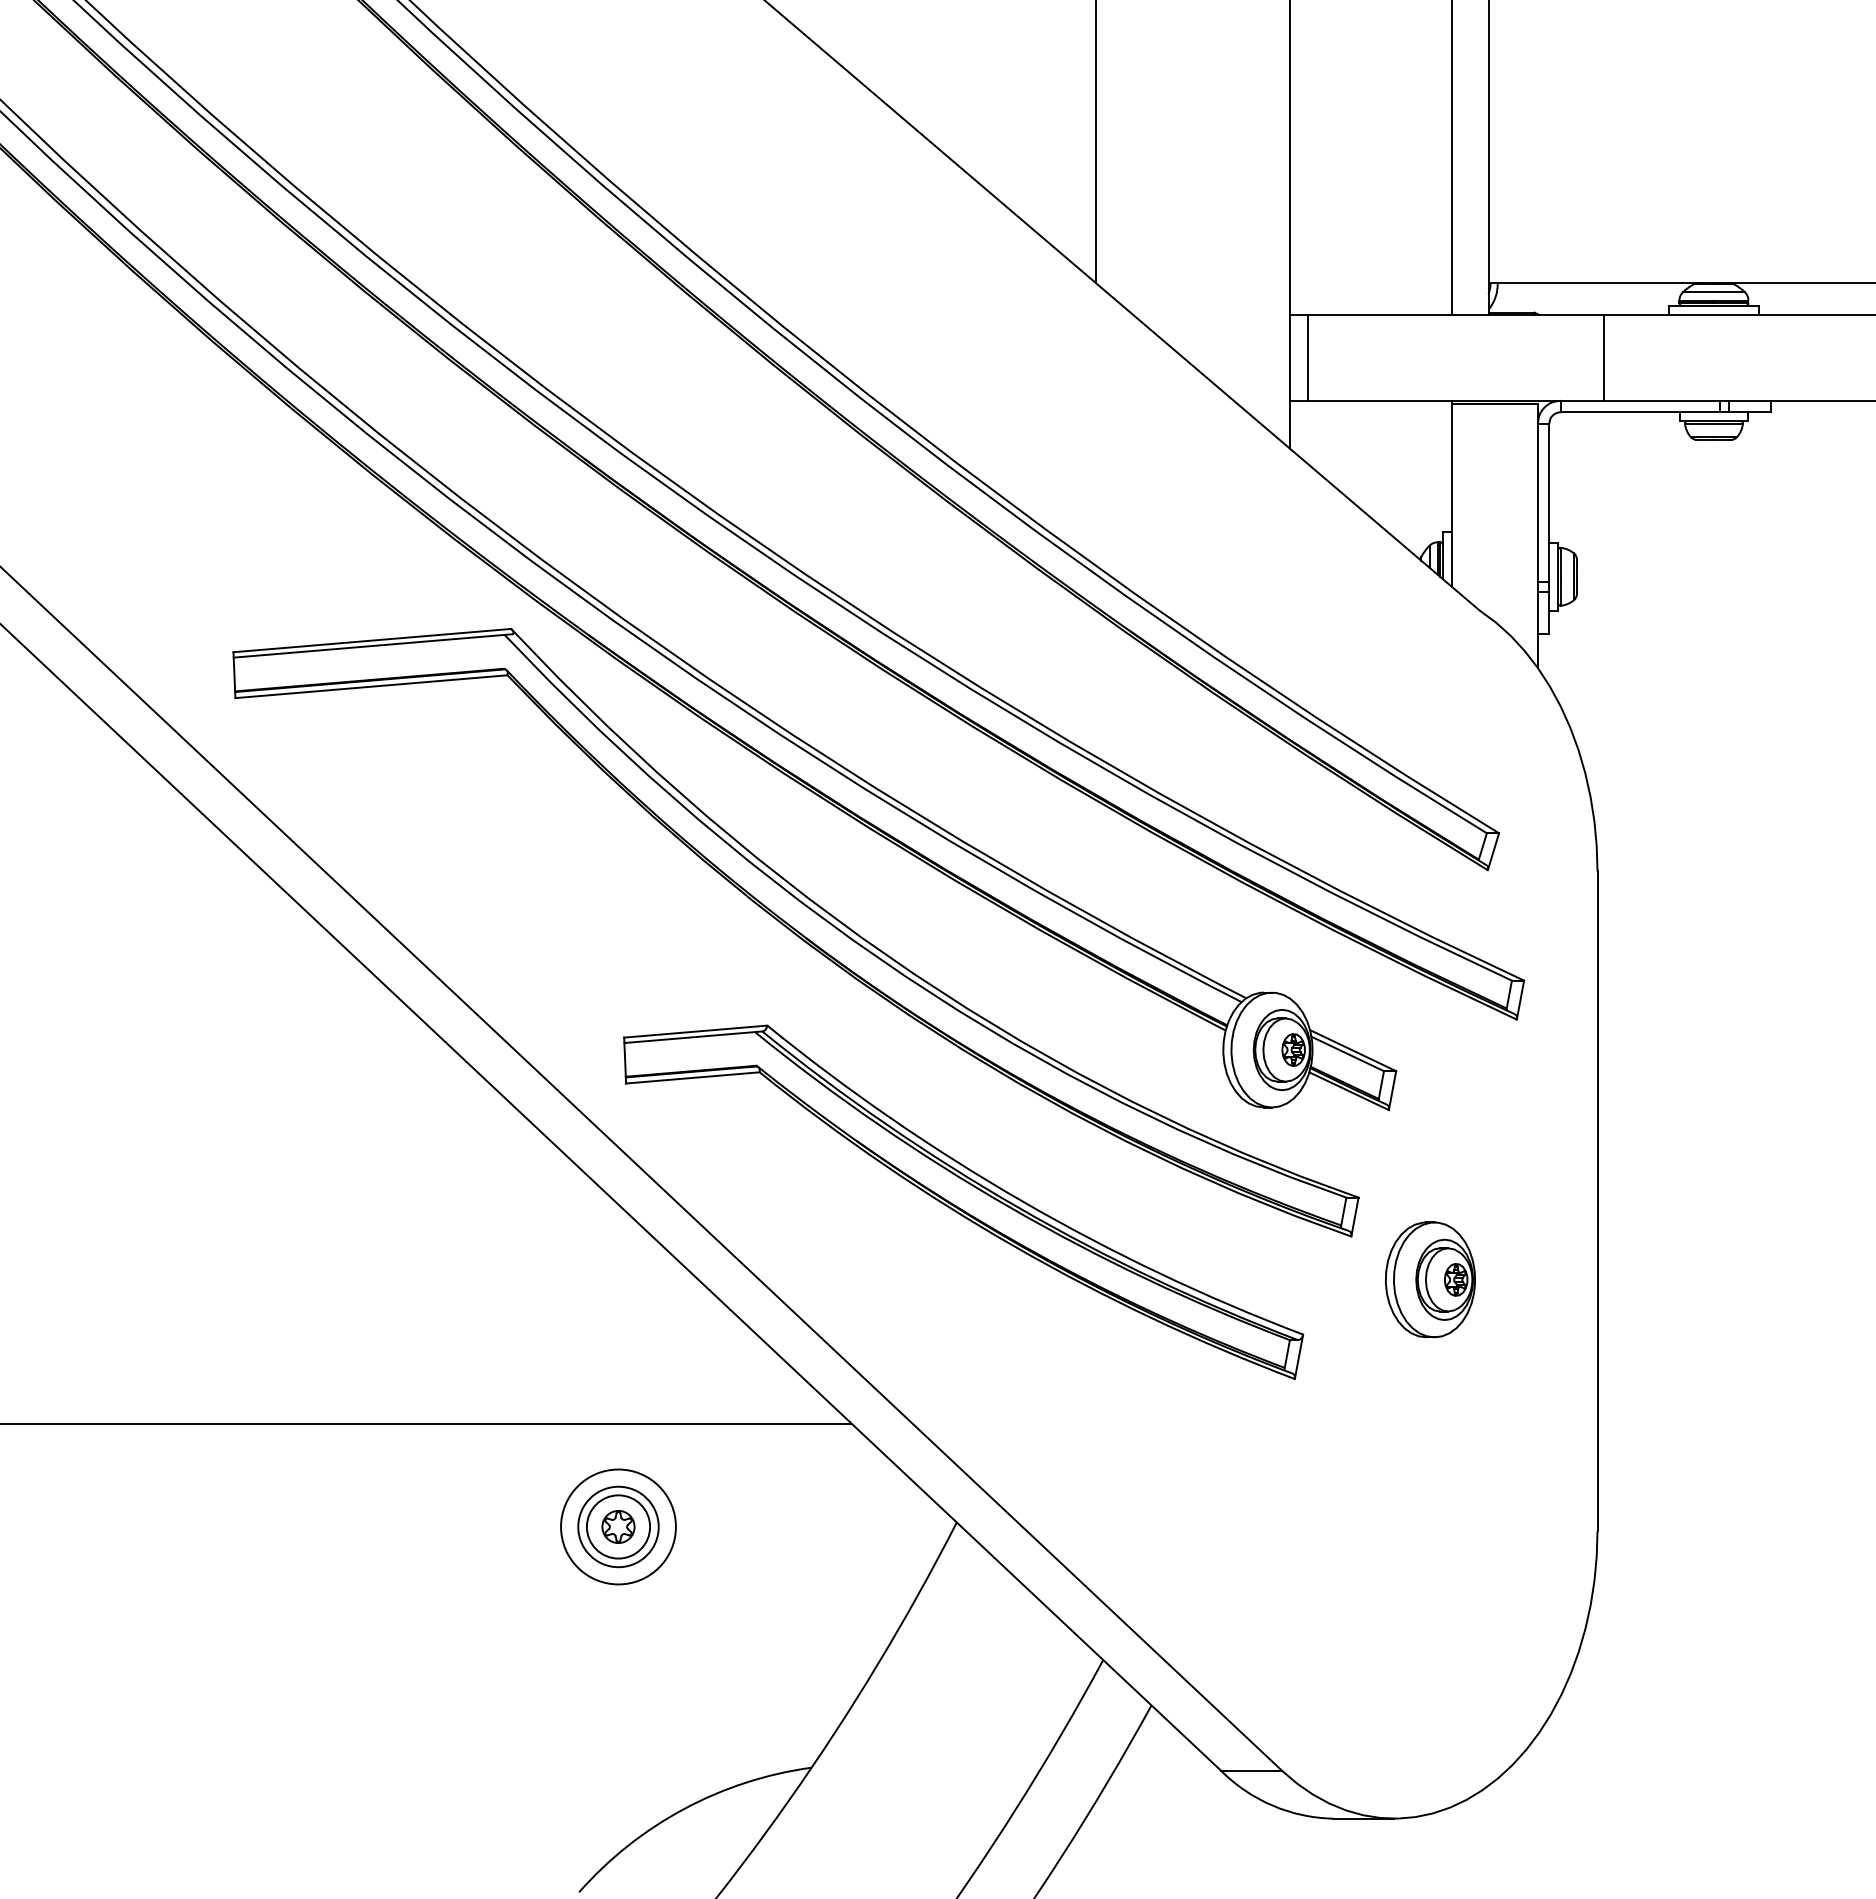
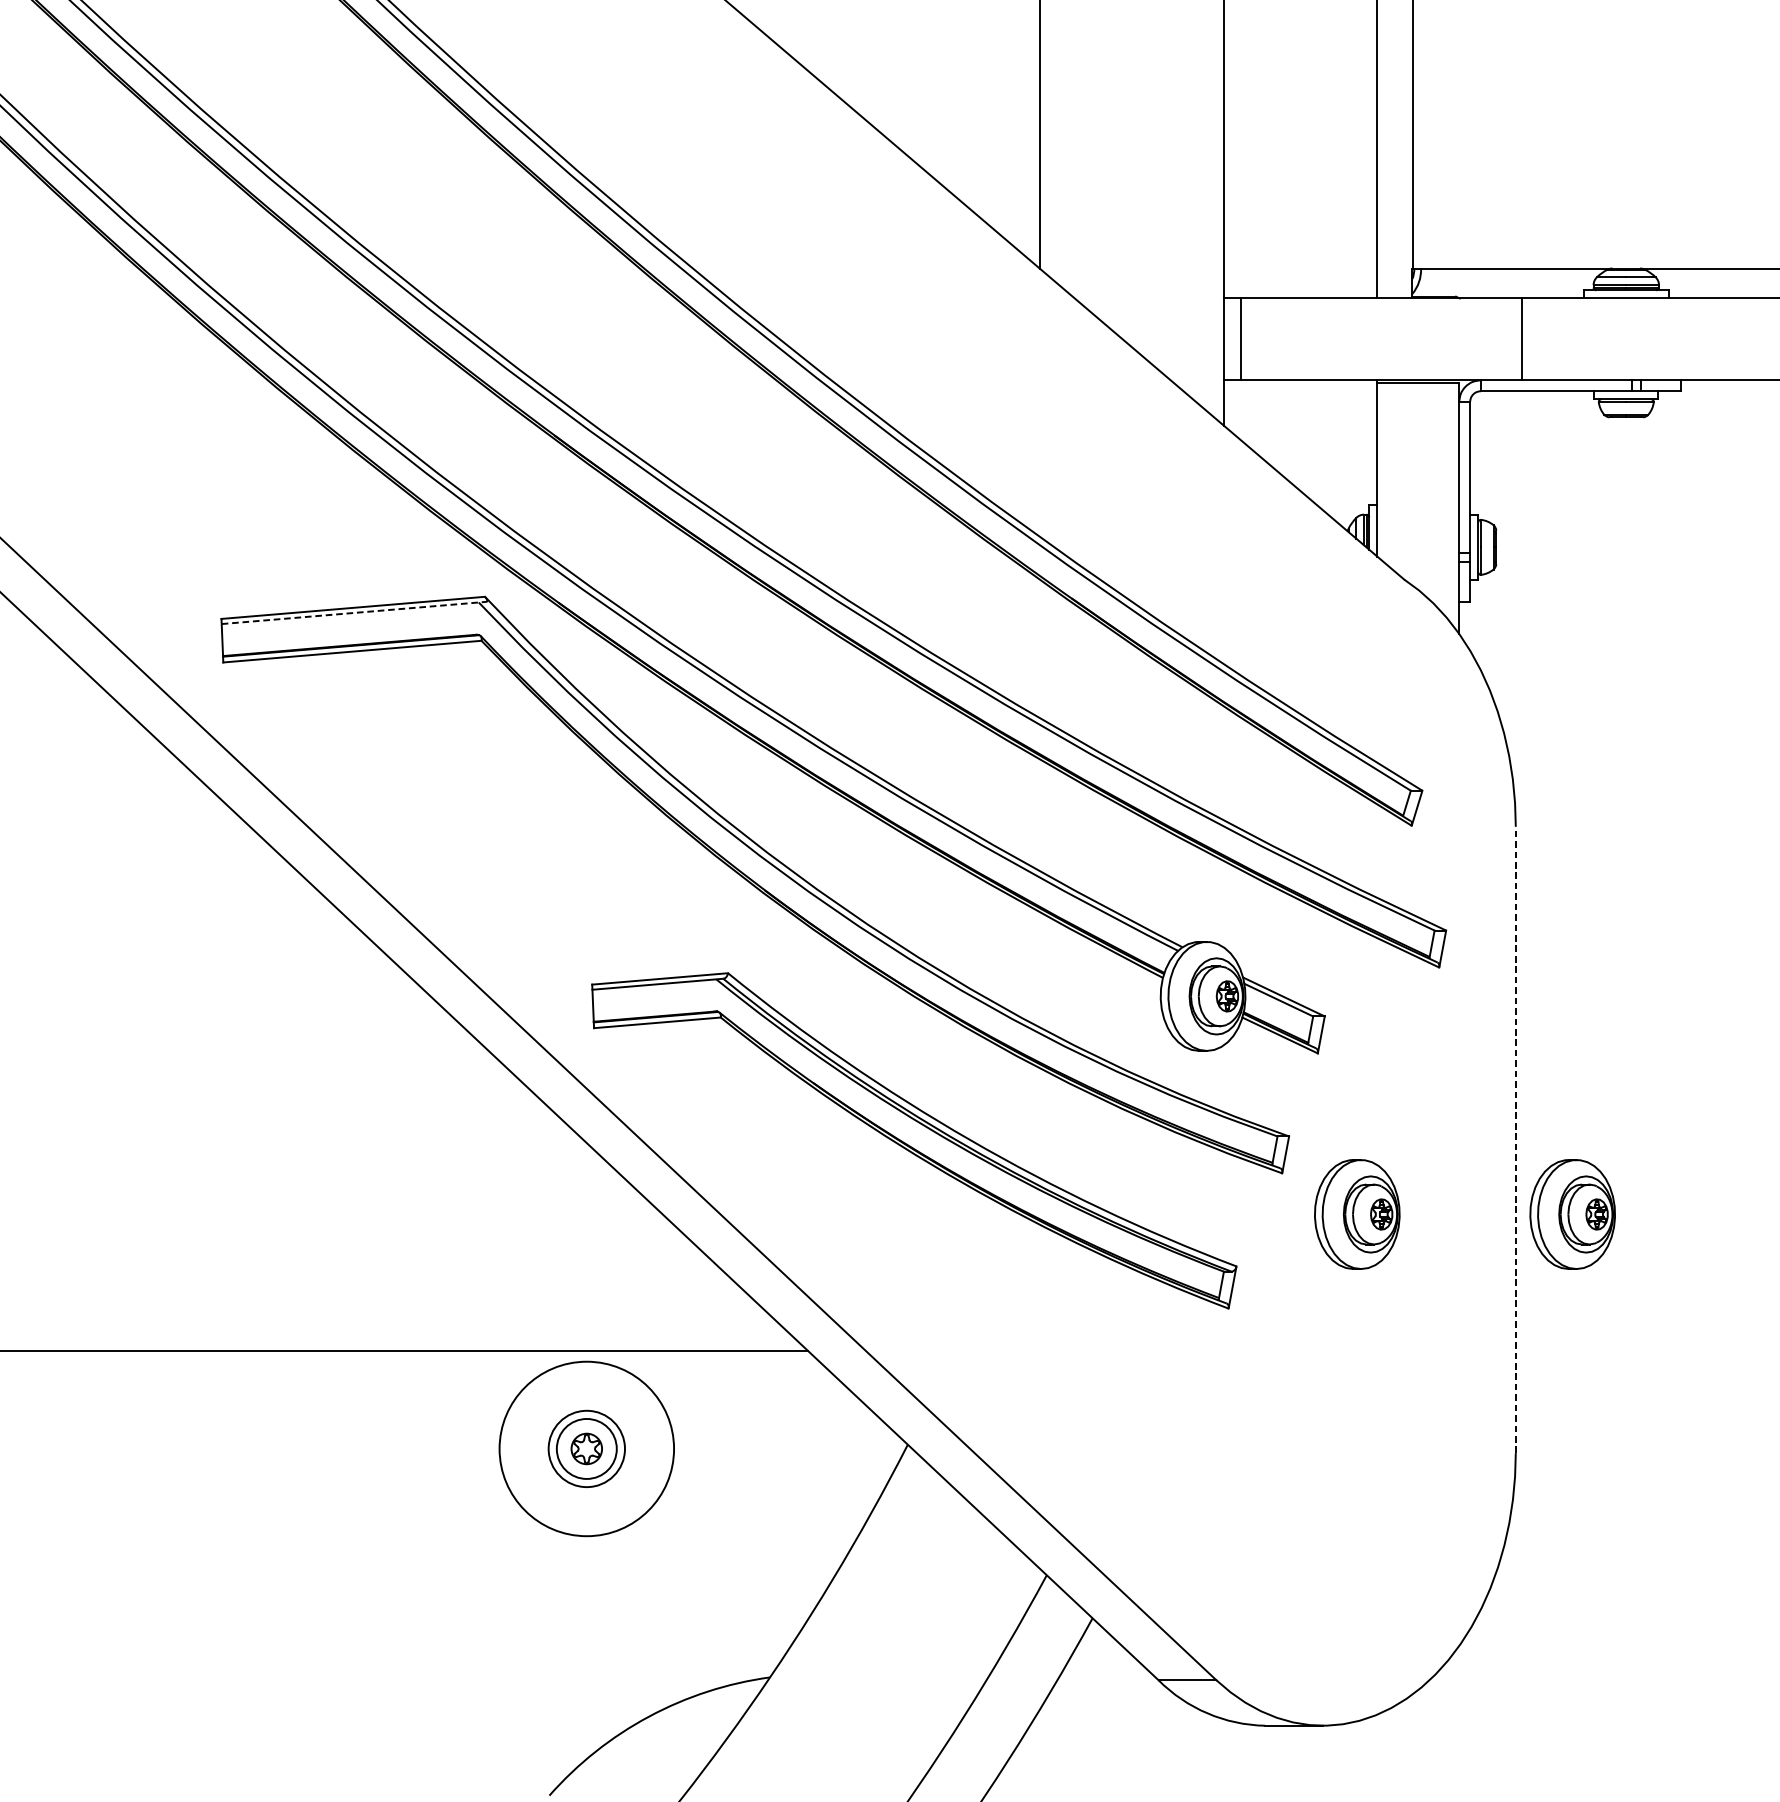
line: (373, 645) -> (354, 612), solid -> dashed
line: (1597, 1200) -> (1515, 1139), solid -> dashed
part: (1657, 1279) -> (1572, 1214), added
circle: (618, 1526) -> (586, 1448), size x1.6

